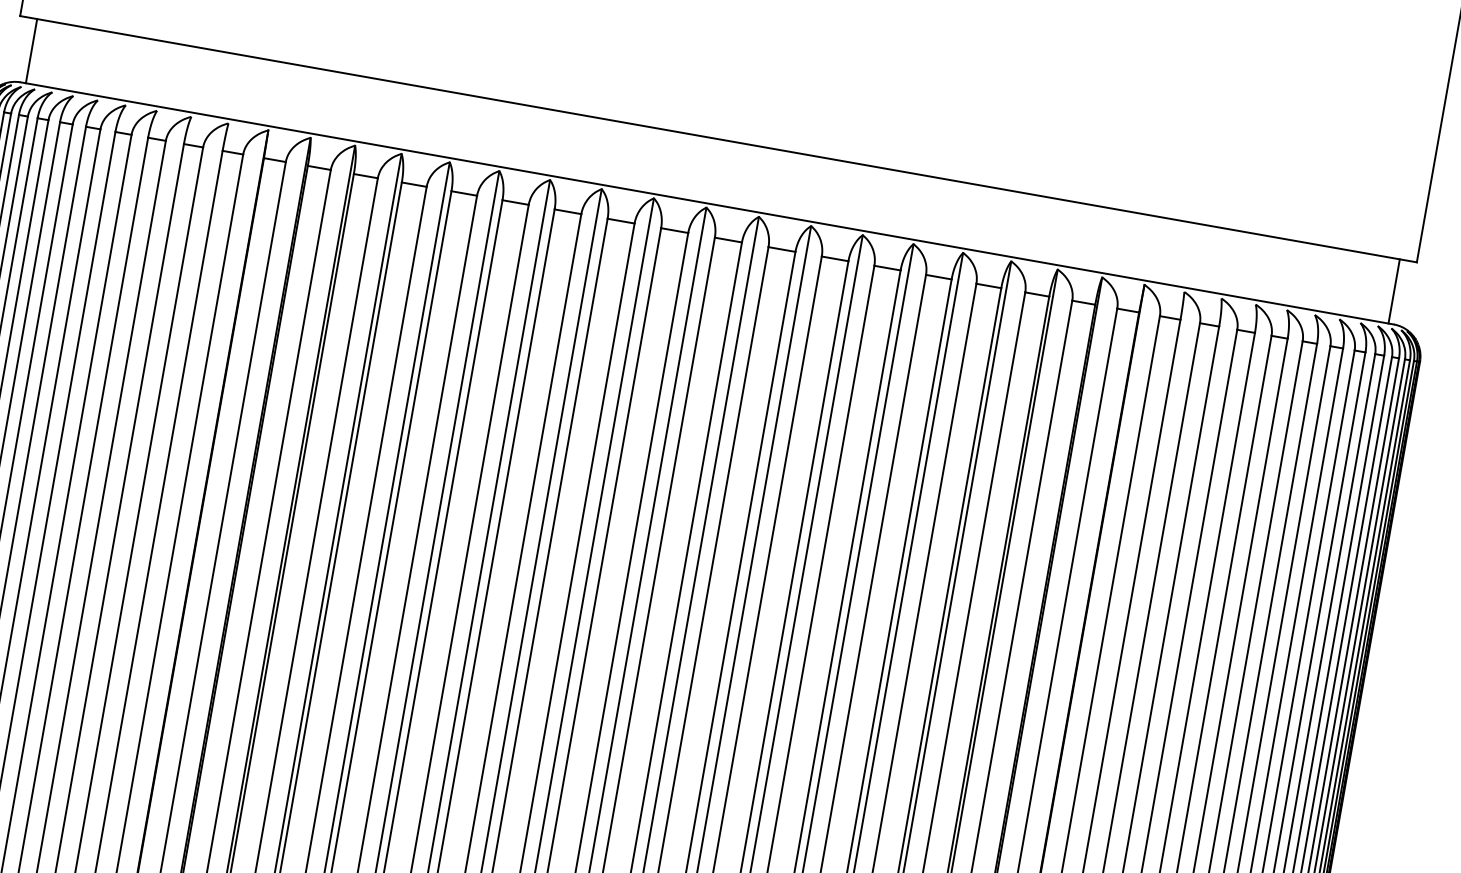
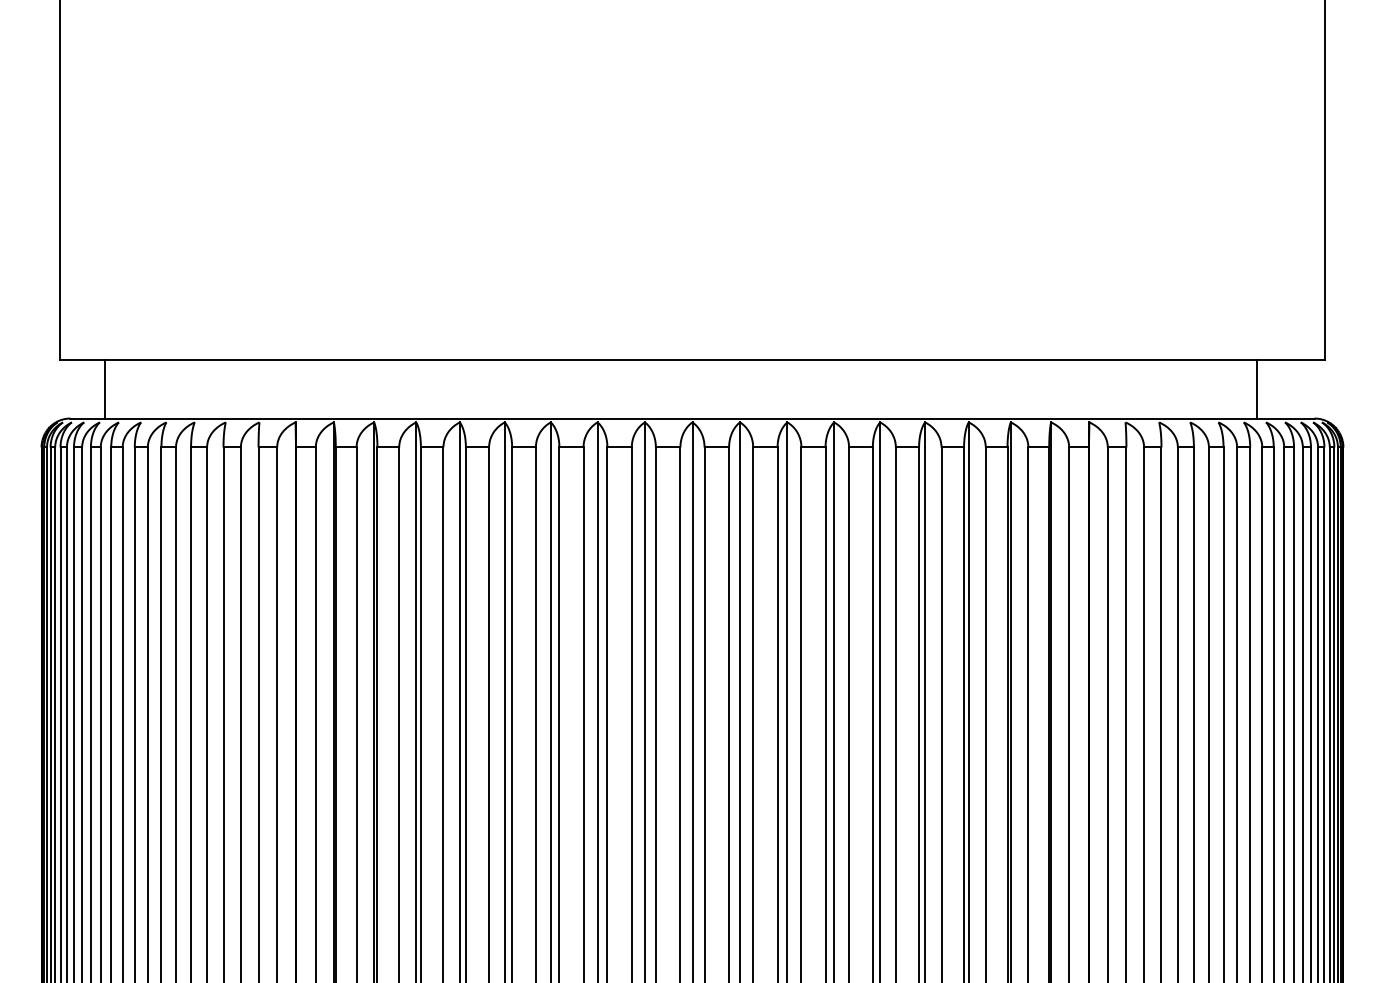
line: (31, 51) -> (105, 389), moved
line: (1393, 291) -> (1256, 389), moved

